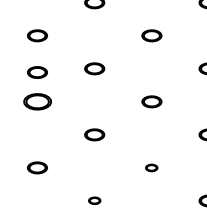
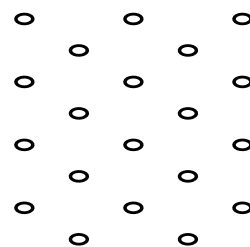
part: (37, 72) -> (78, 85), removed
part: (37, 101) -> (78, 113), size x0.71
part: (151, 168) -> (187, 176), size x1.67
part: (94, 200) -> (133, 207), size x1.67

